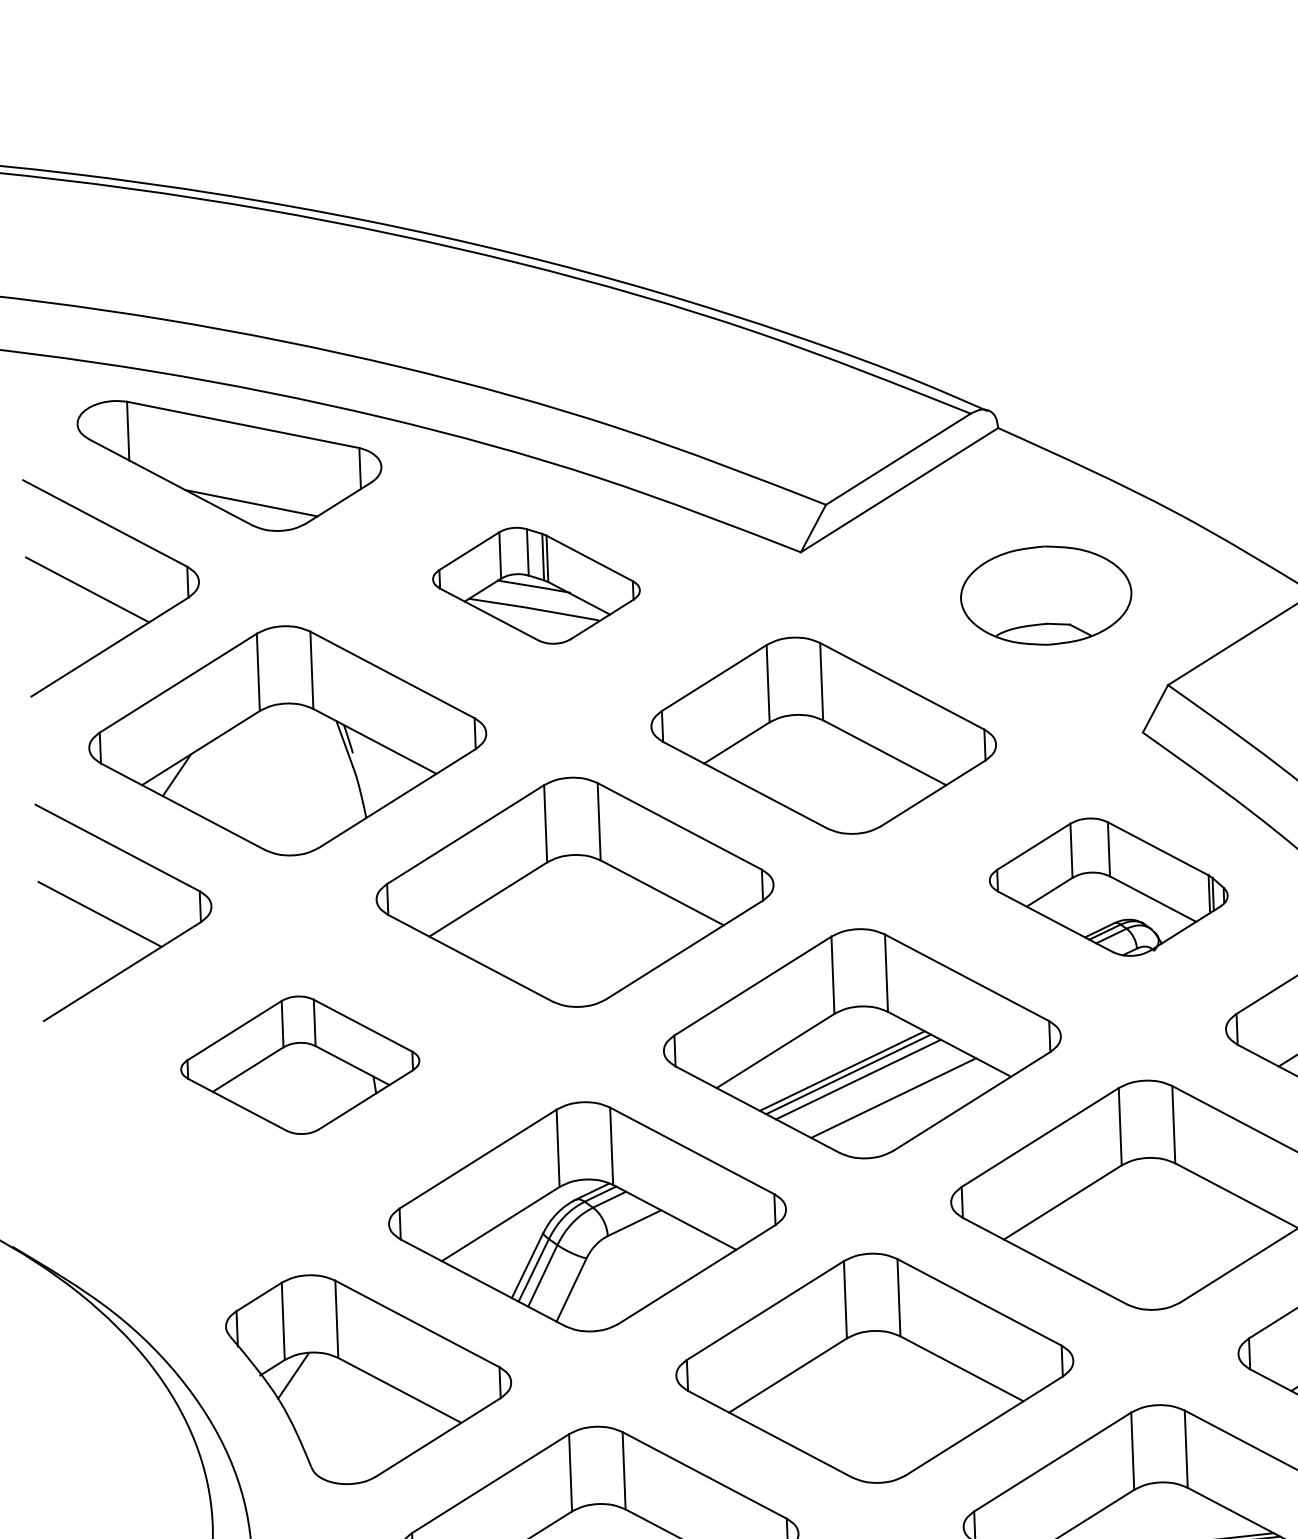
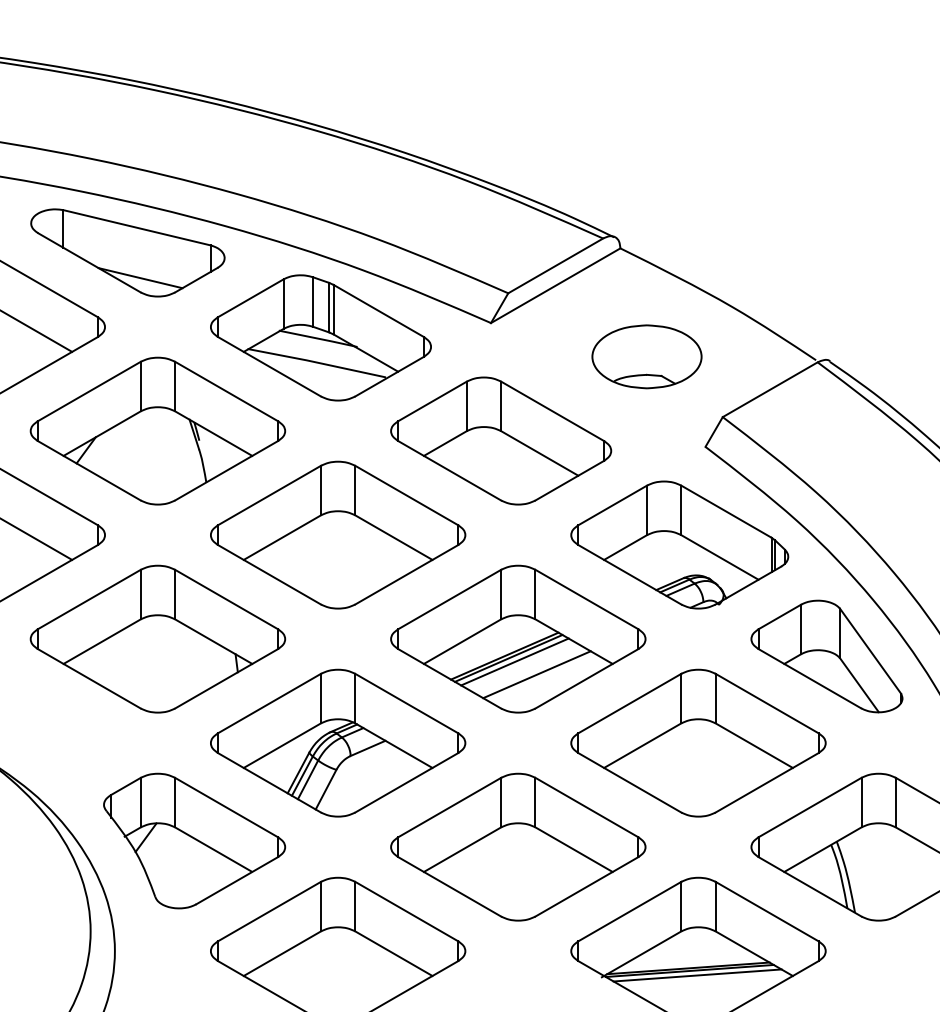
part: (535, 585) -> (320, 337), size x1.67
part: (1108, 886) -> (679, 544), size x1.43
part: (299, 1064) -> (157, 638), size x1.67

